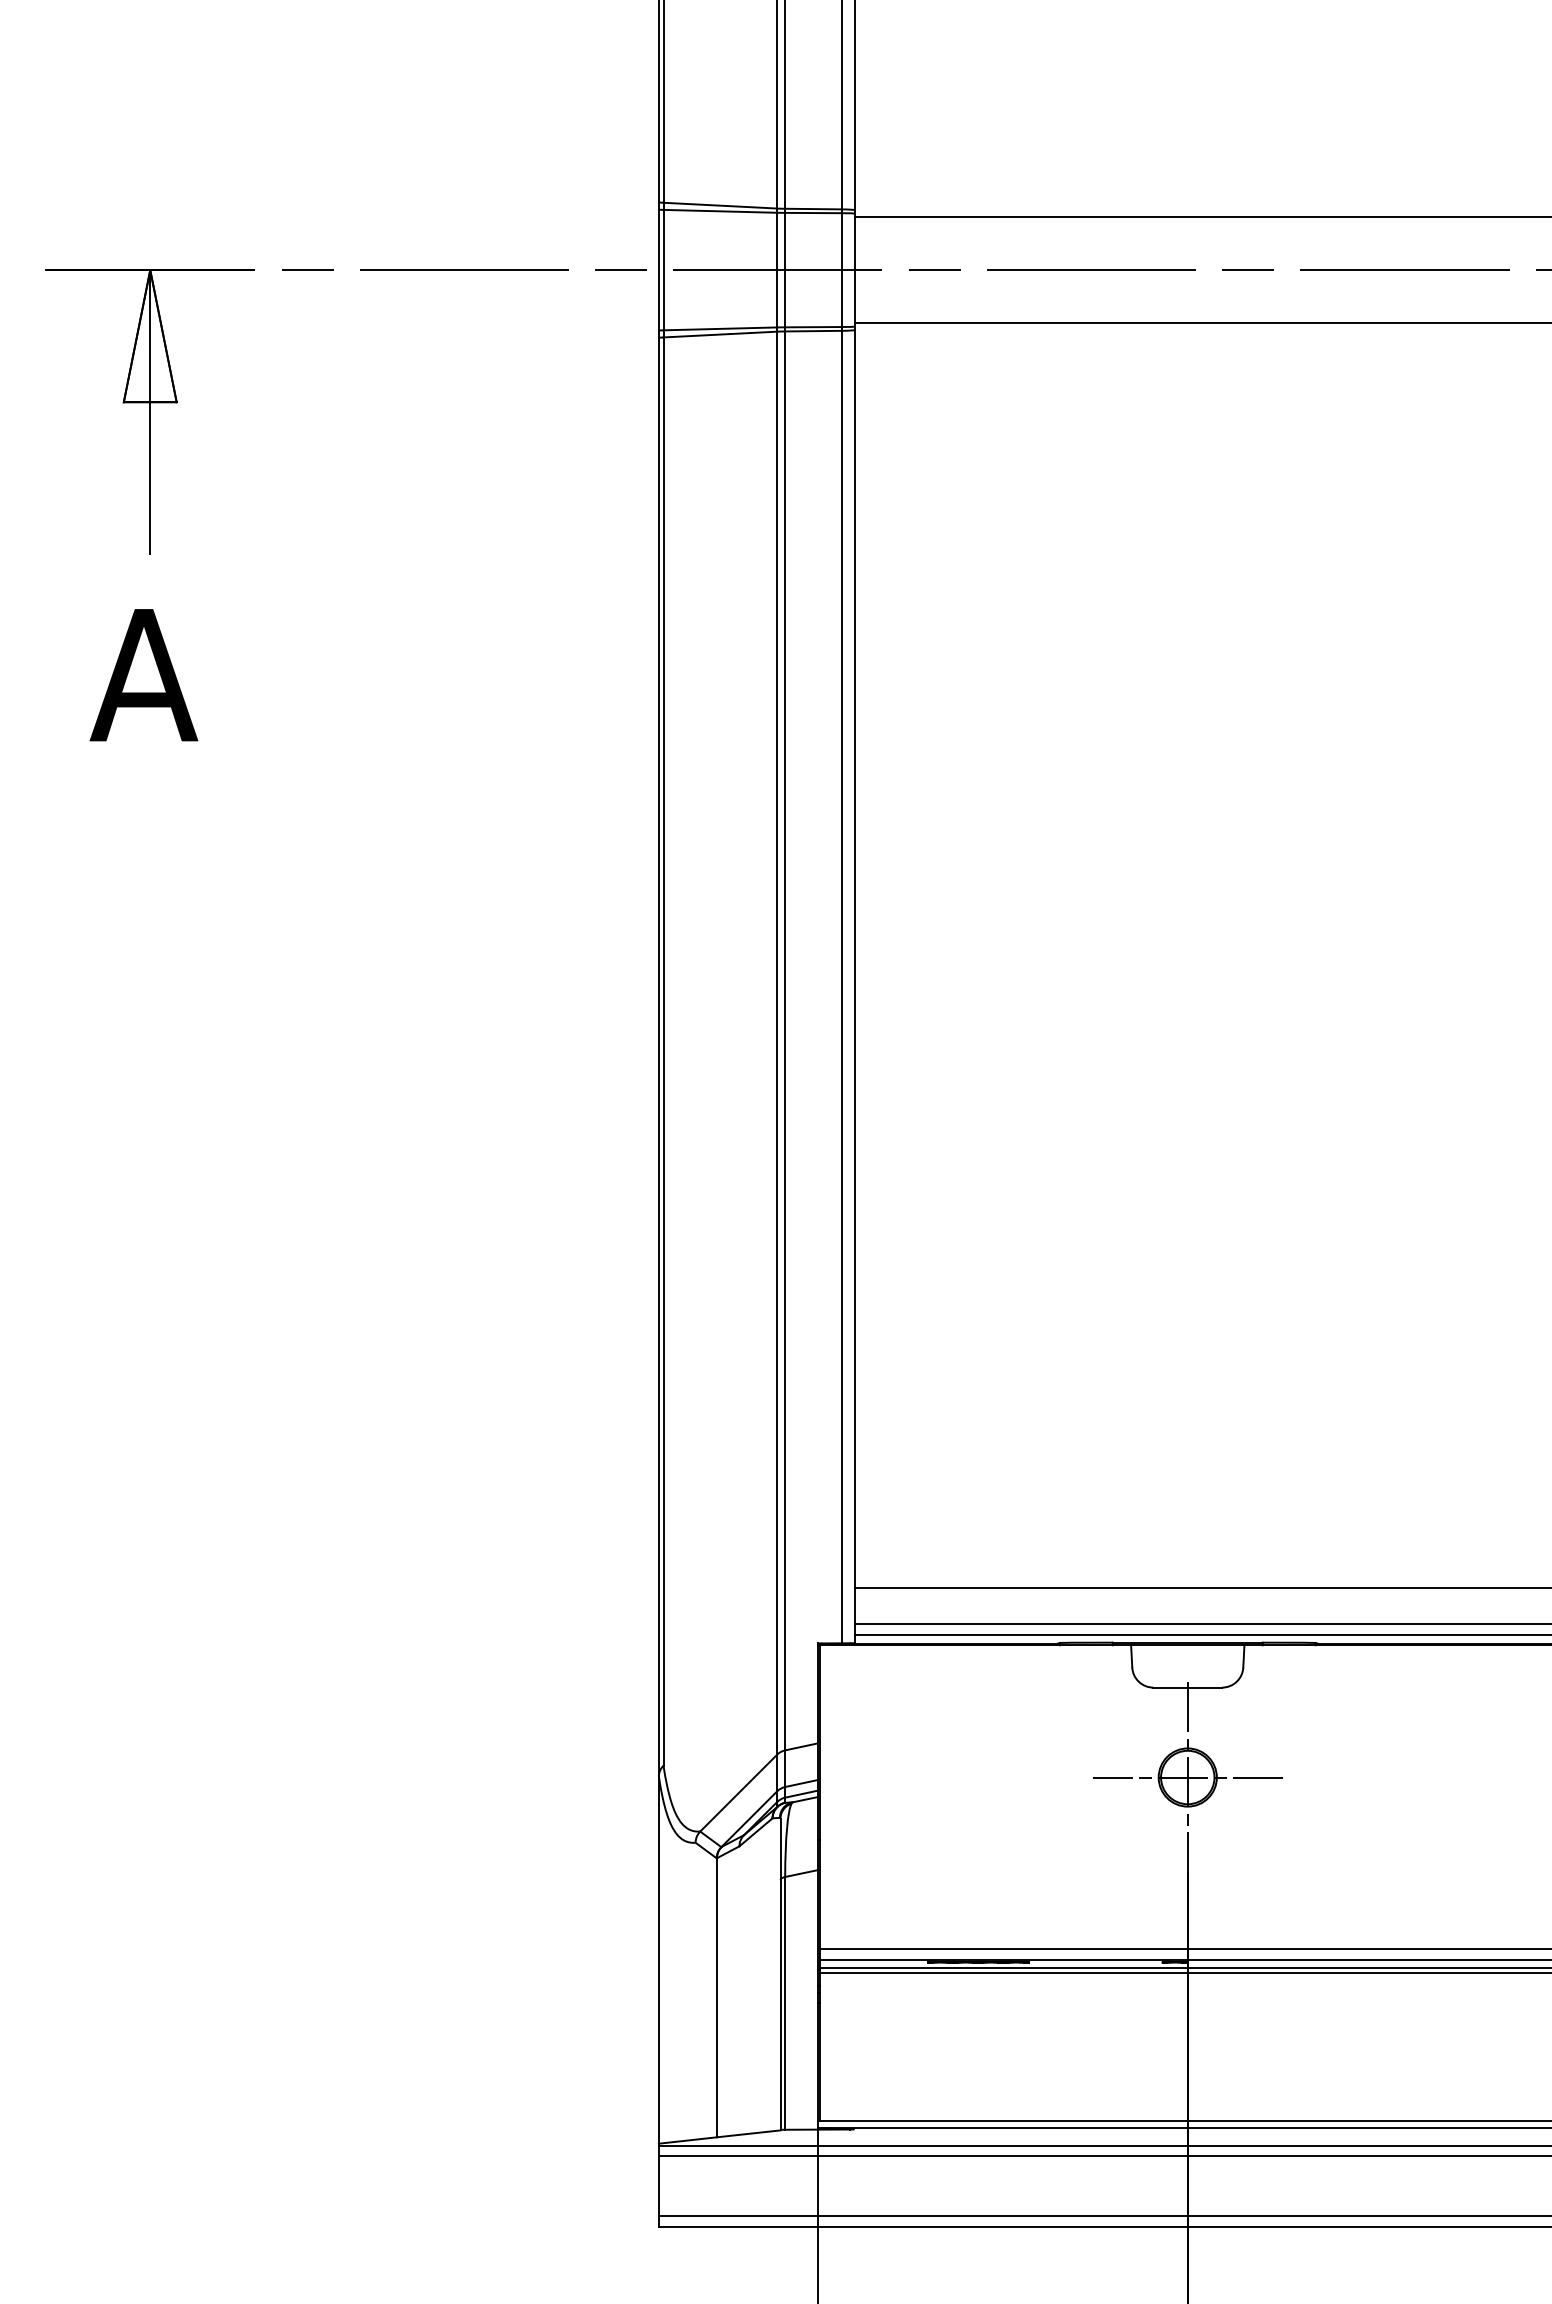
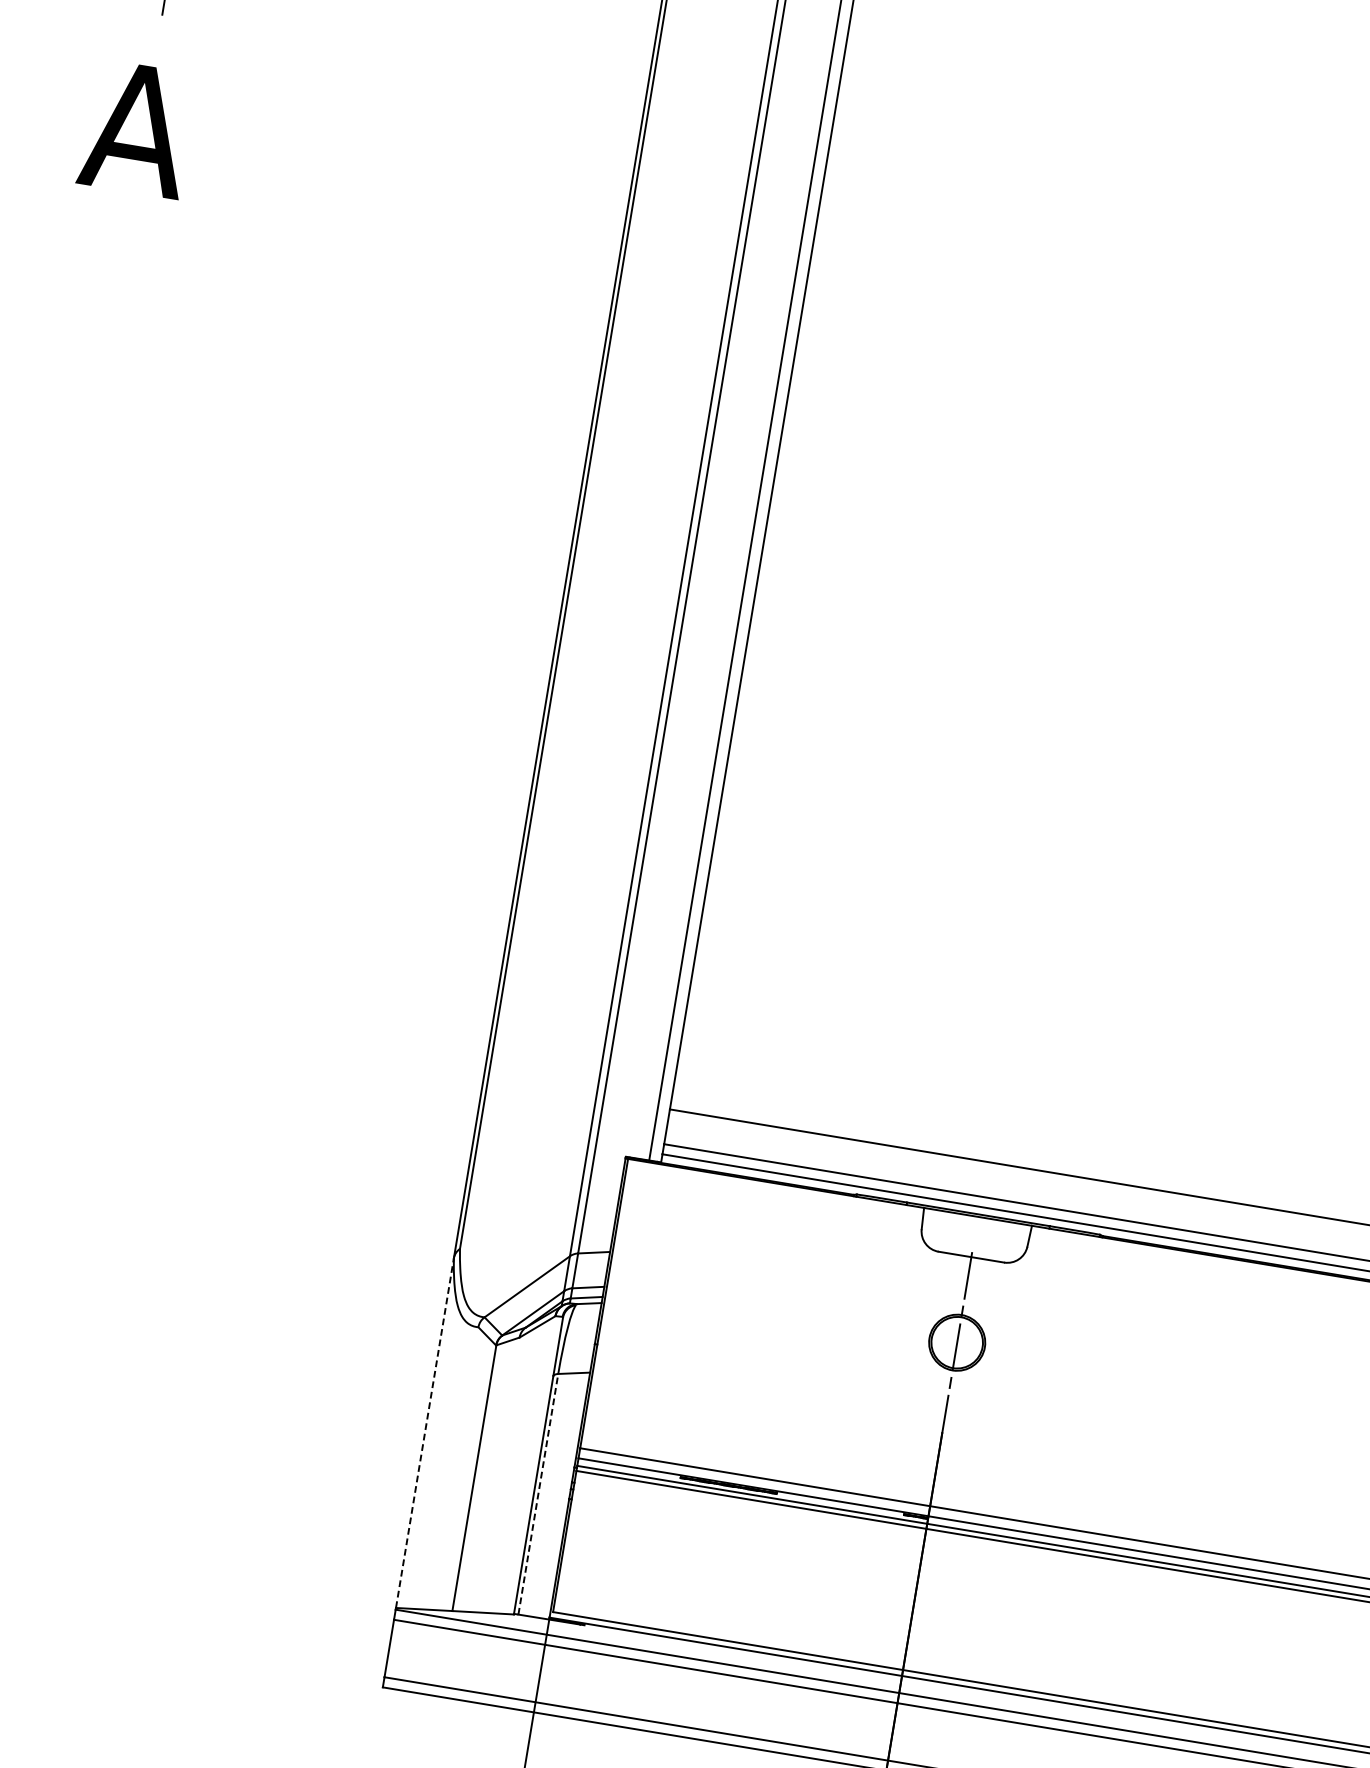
line: (1187, 1777) -> (956, 1342), removed
line: (658, 1960) -> (424, 1433), solid -> dashed
line: (785, 2002) -> (538, 1493), solid -> dashed

